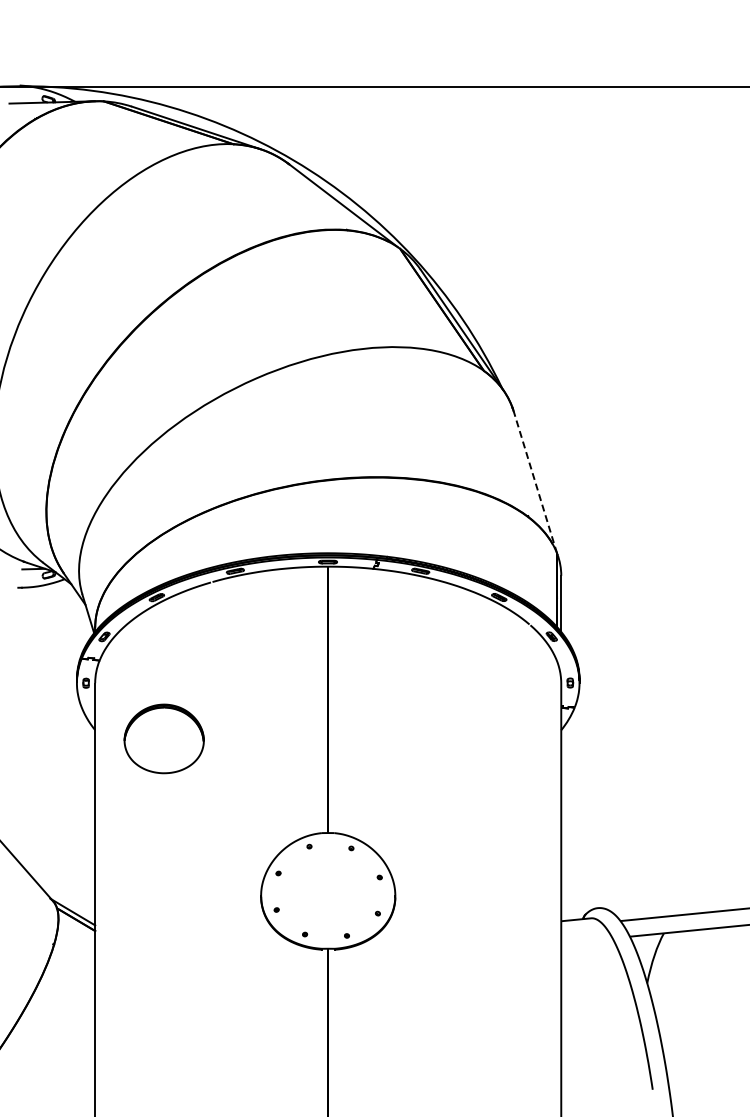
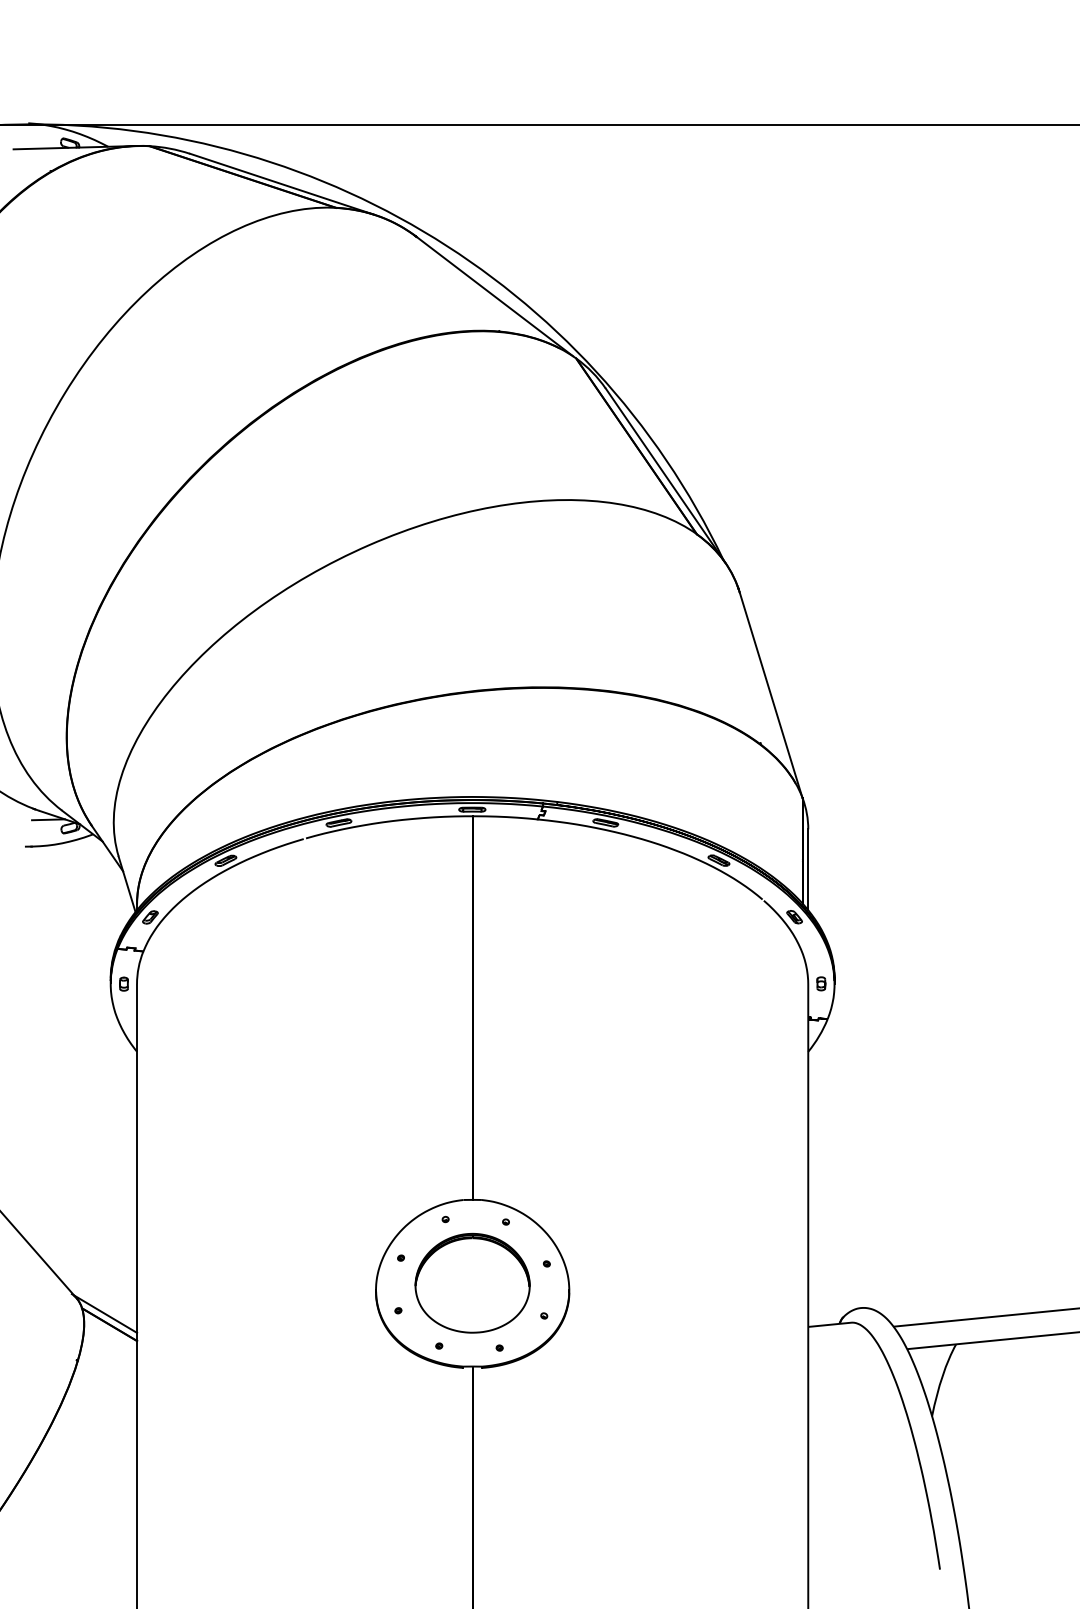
line: (535, 481) -> (771, 693), dashed -> solid
part: (163, 738) -> (471, 1282), moved

